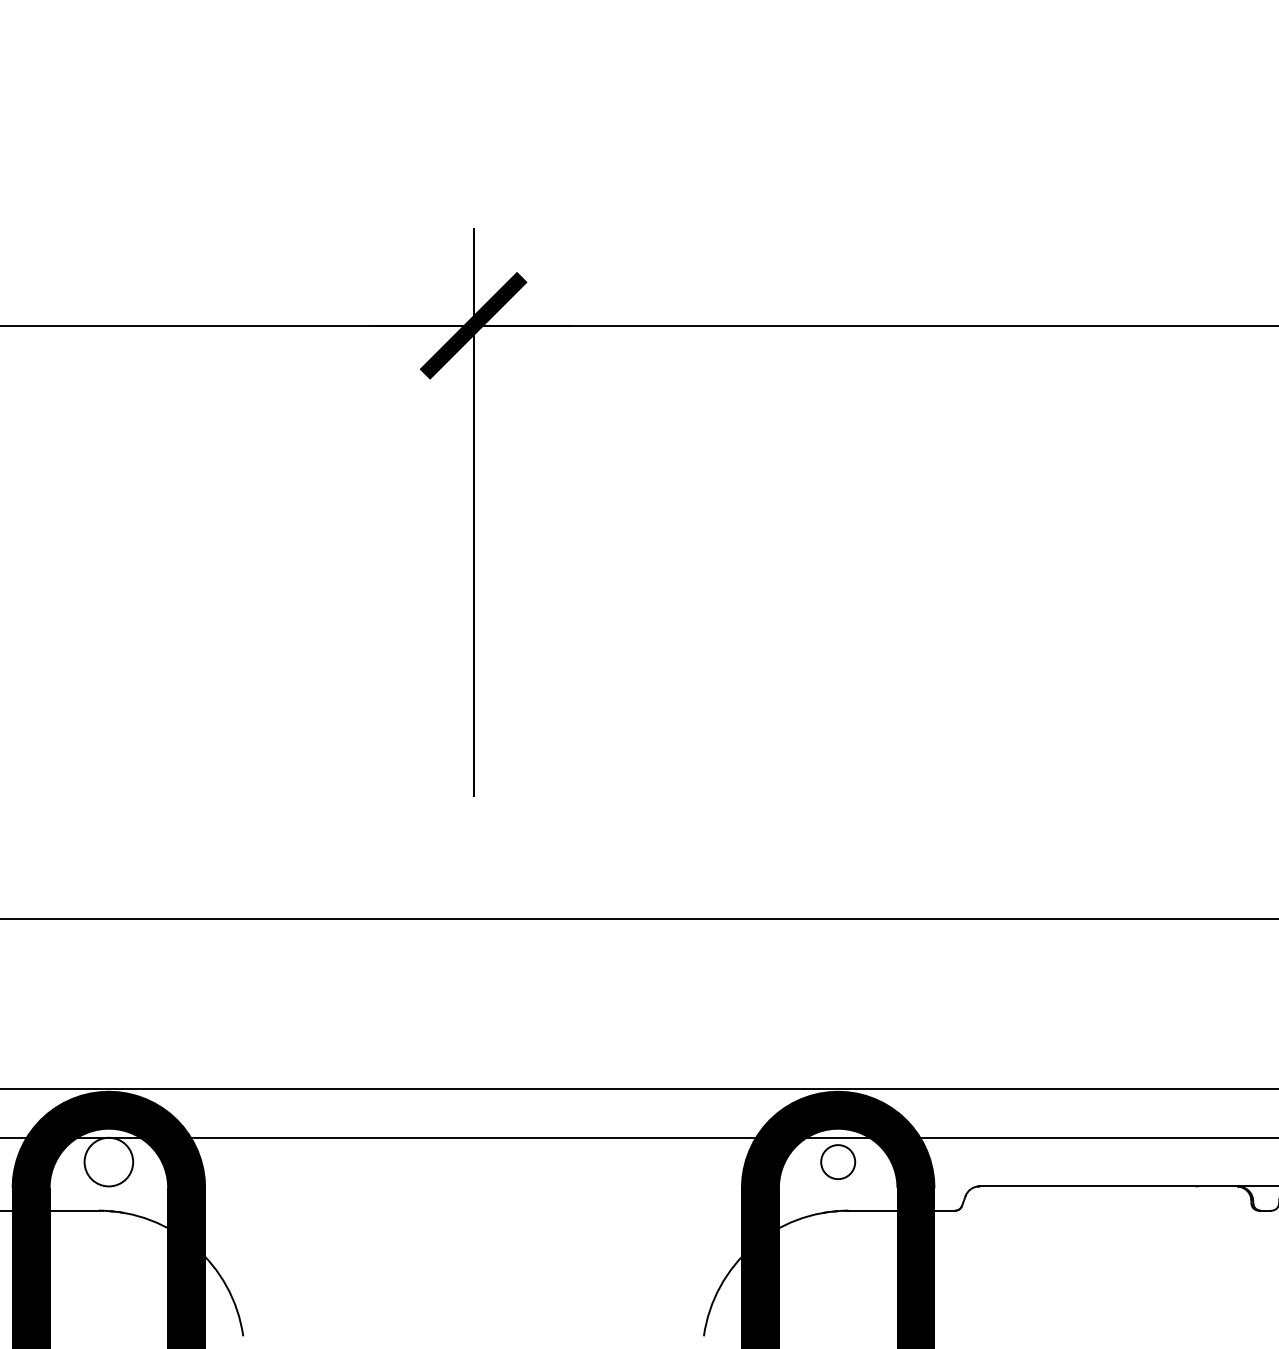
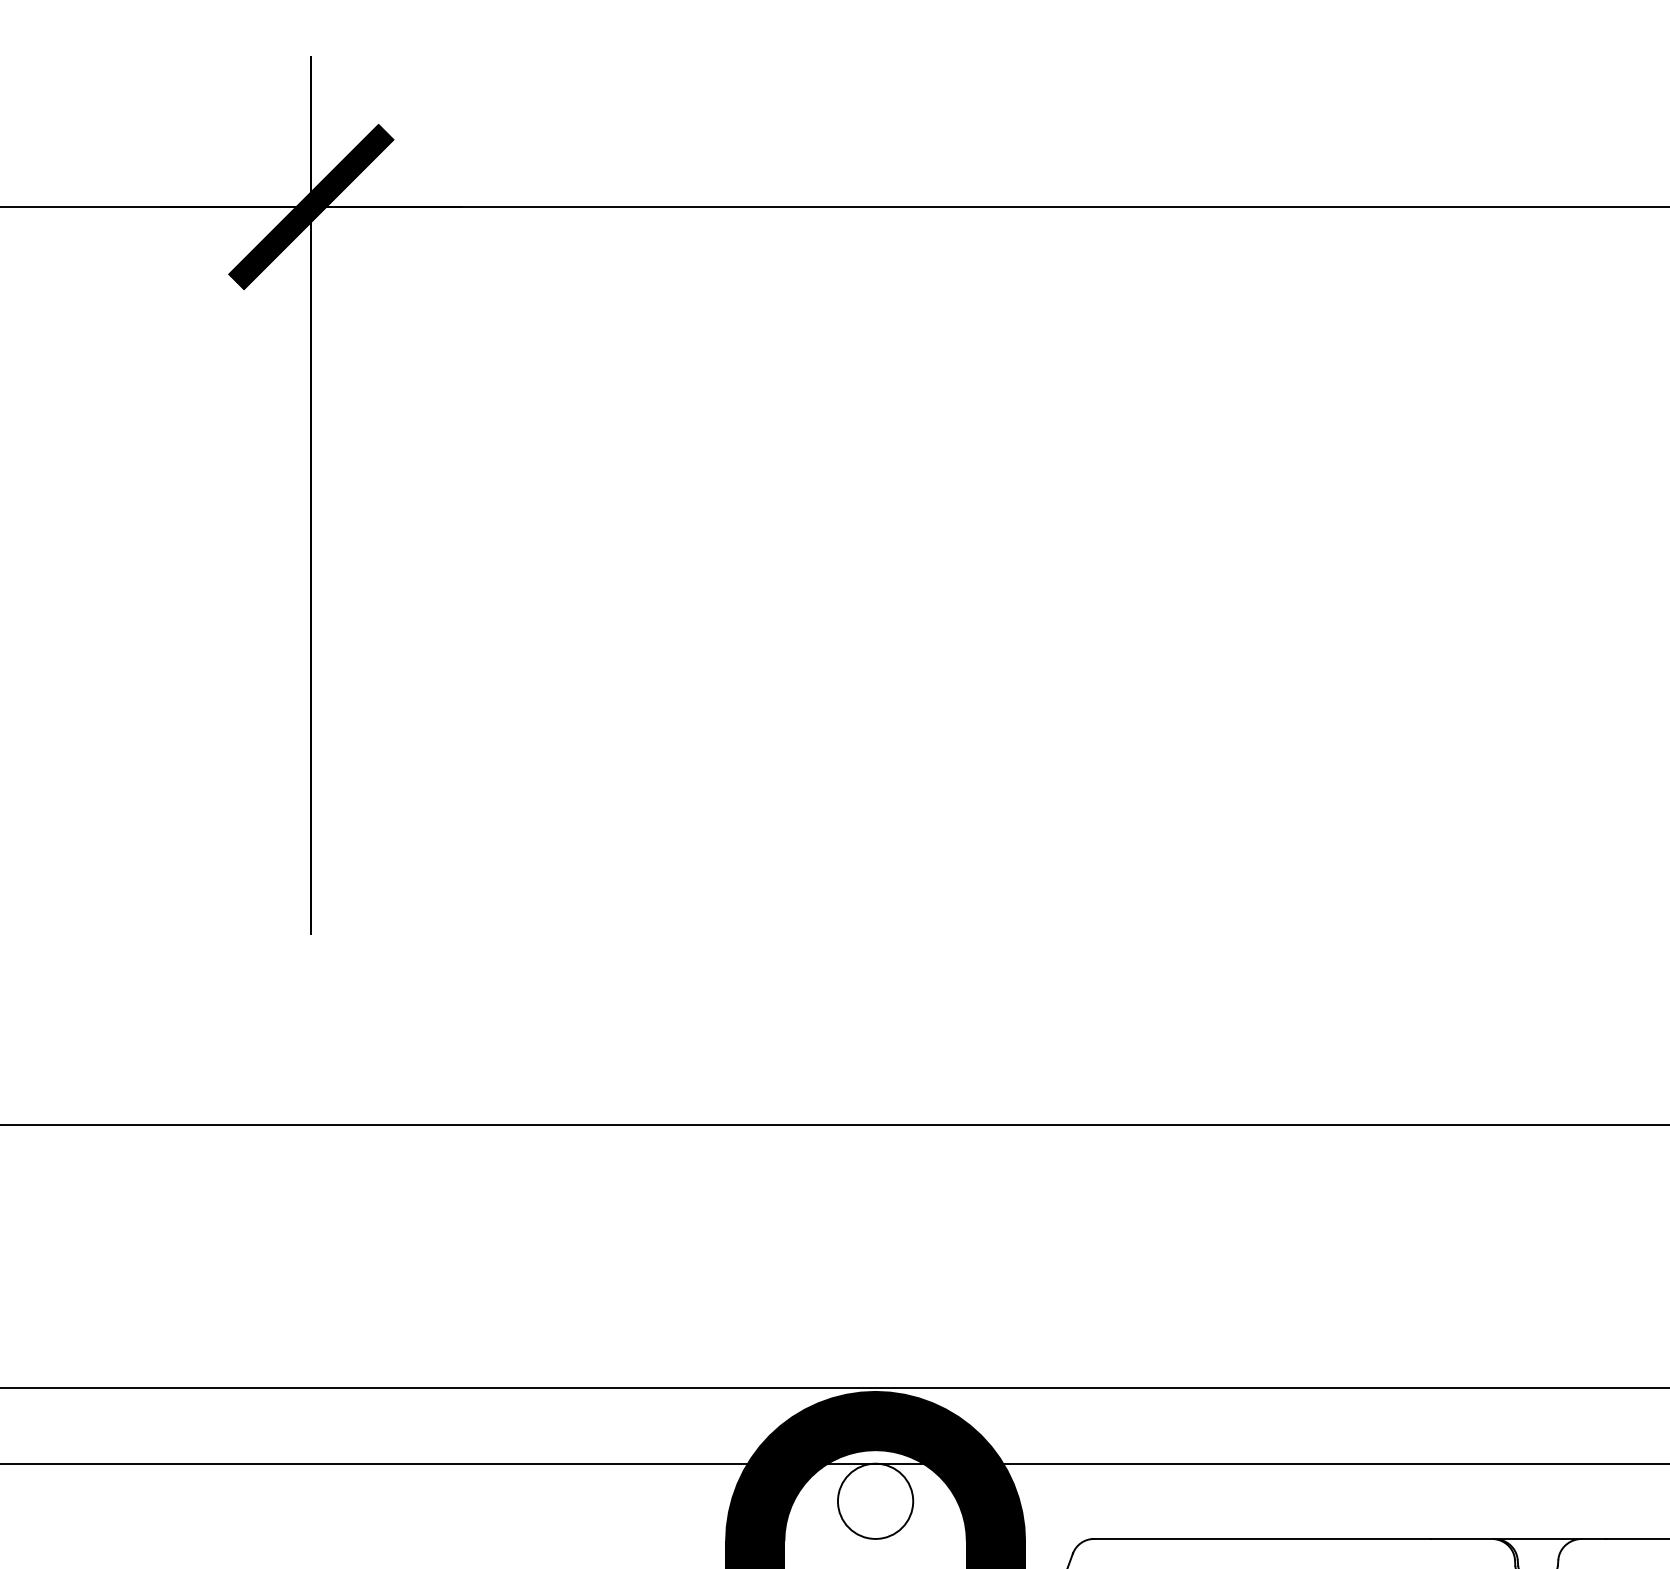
circle: (837, 1161) -> (874, 1500), size x1.43

